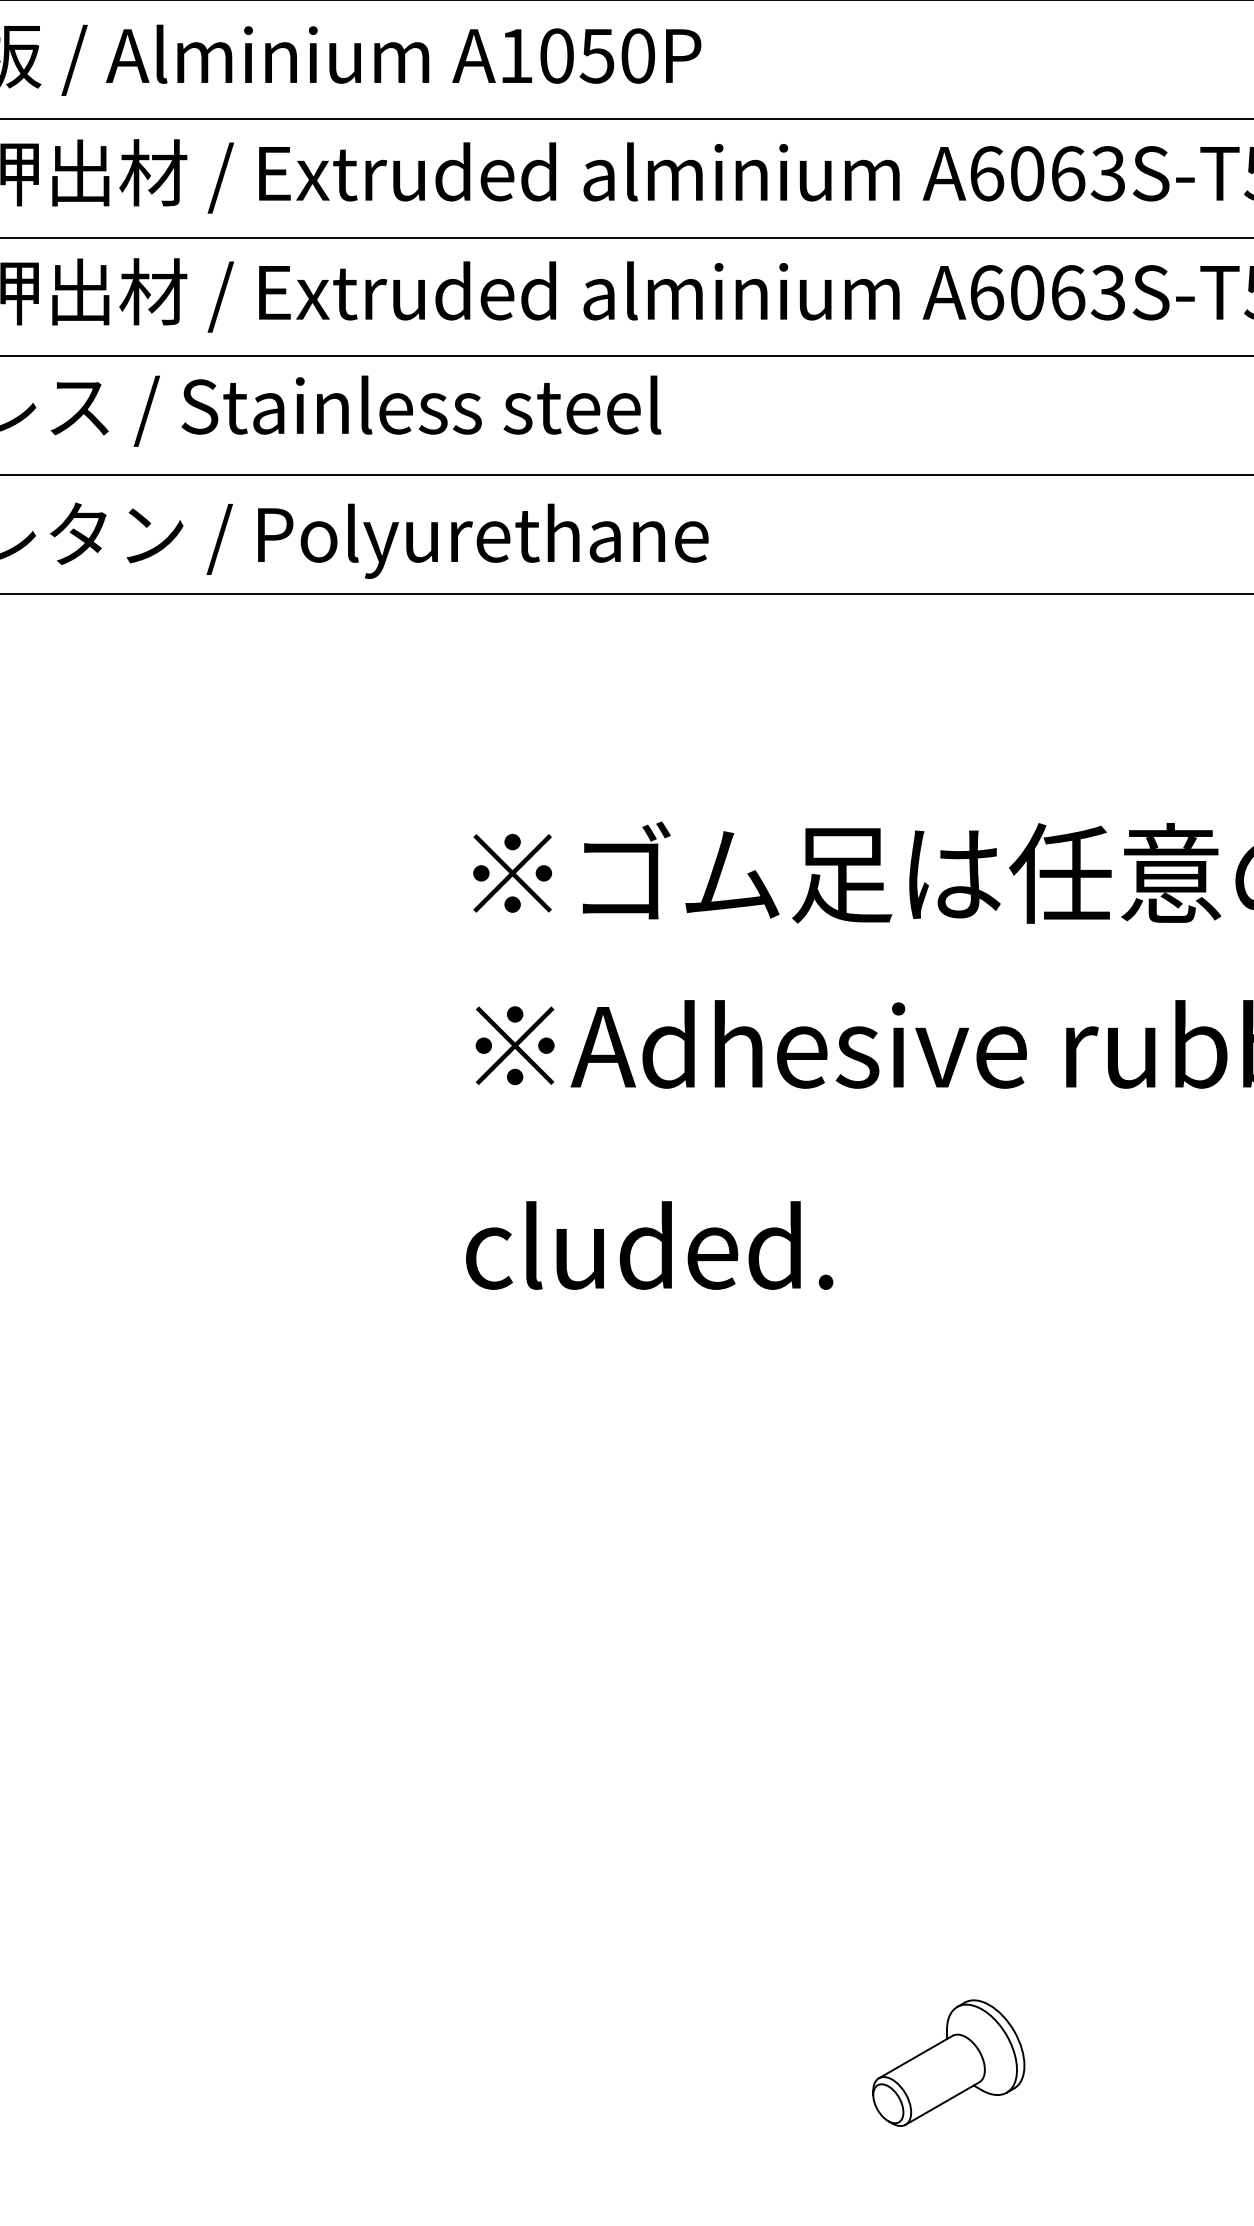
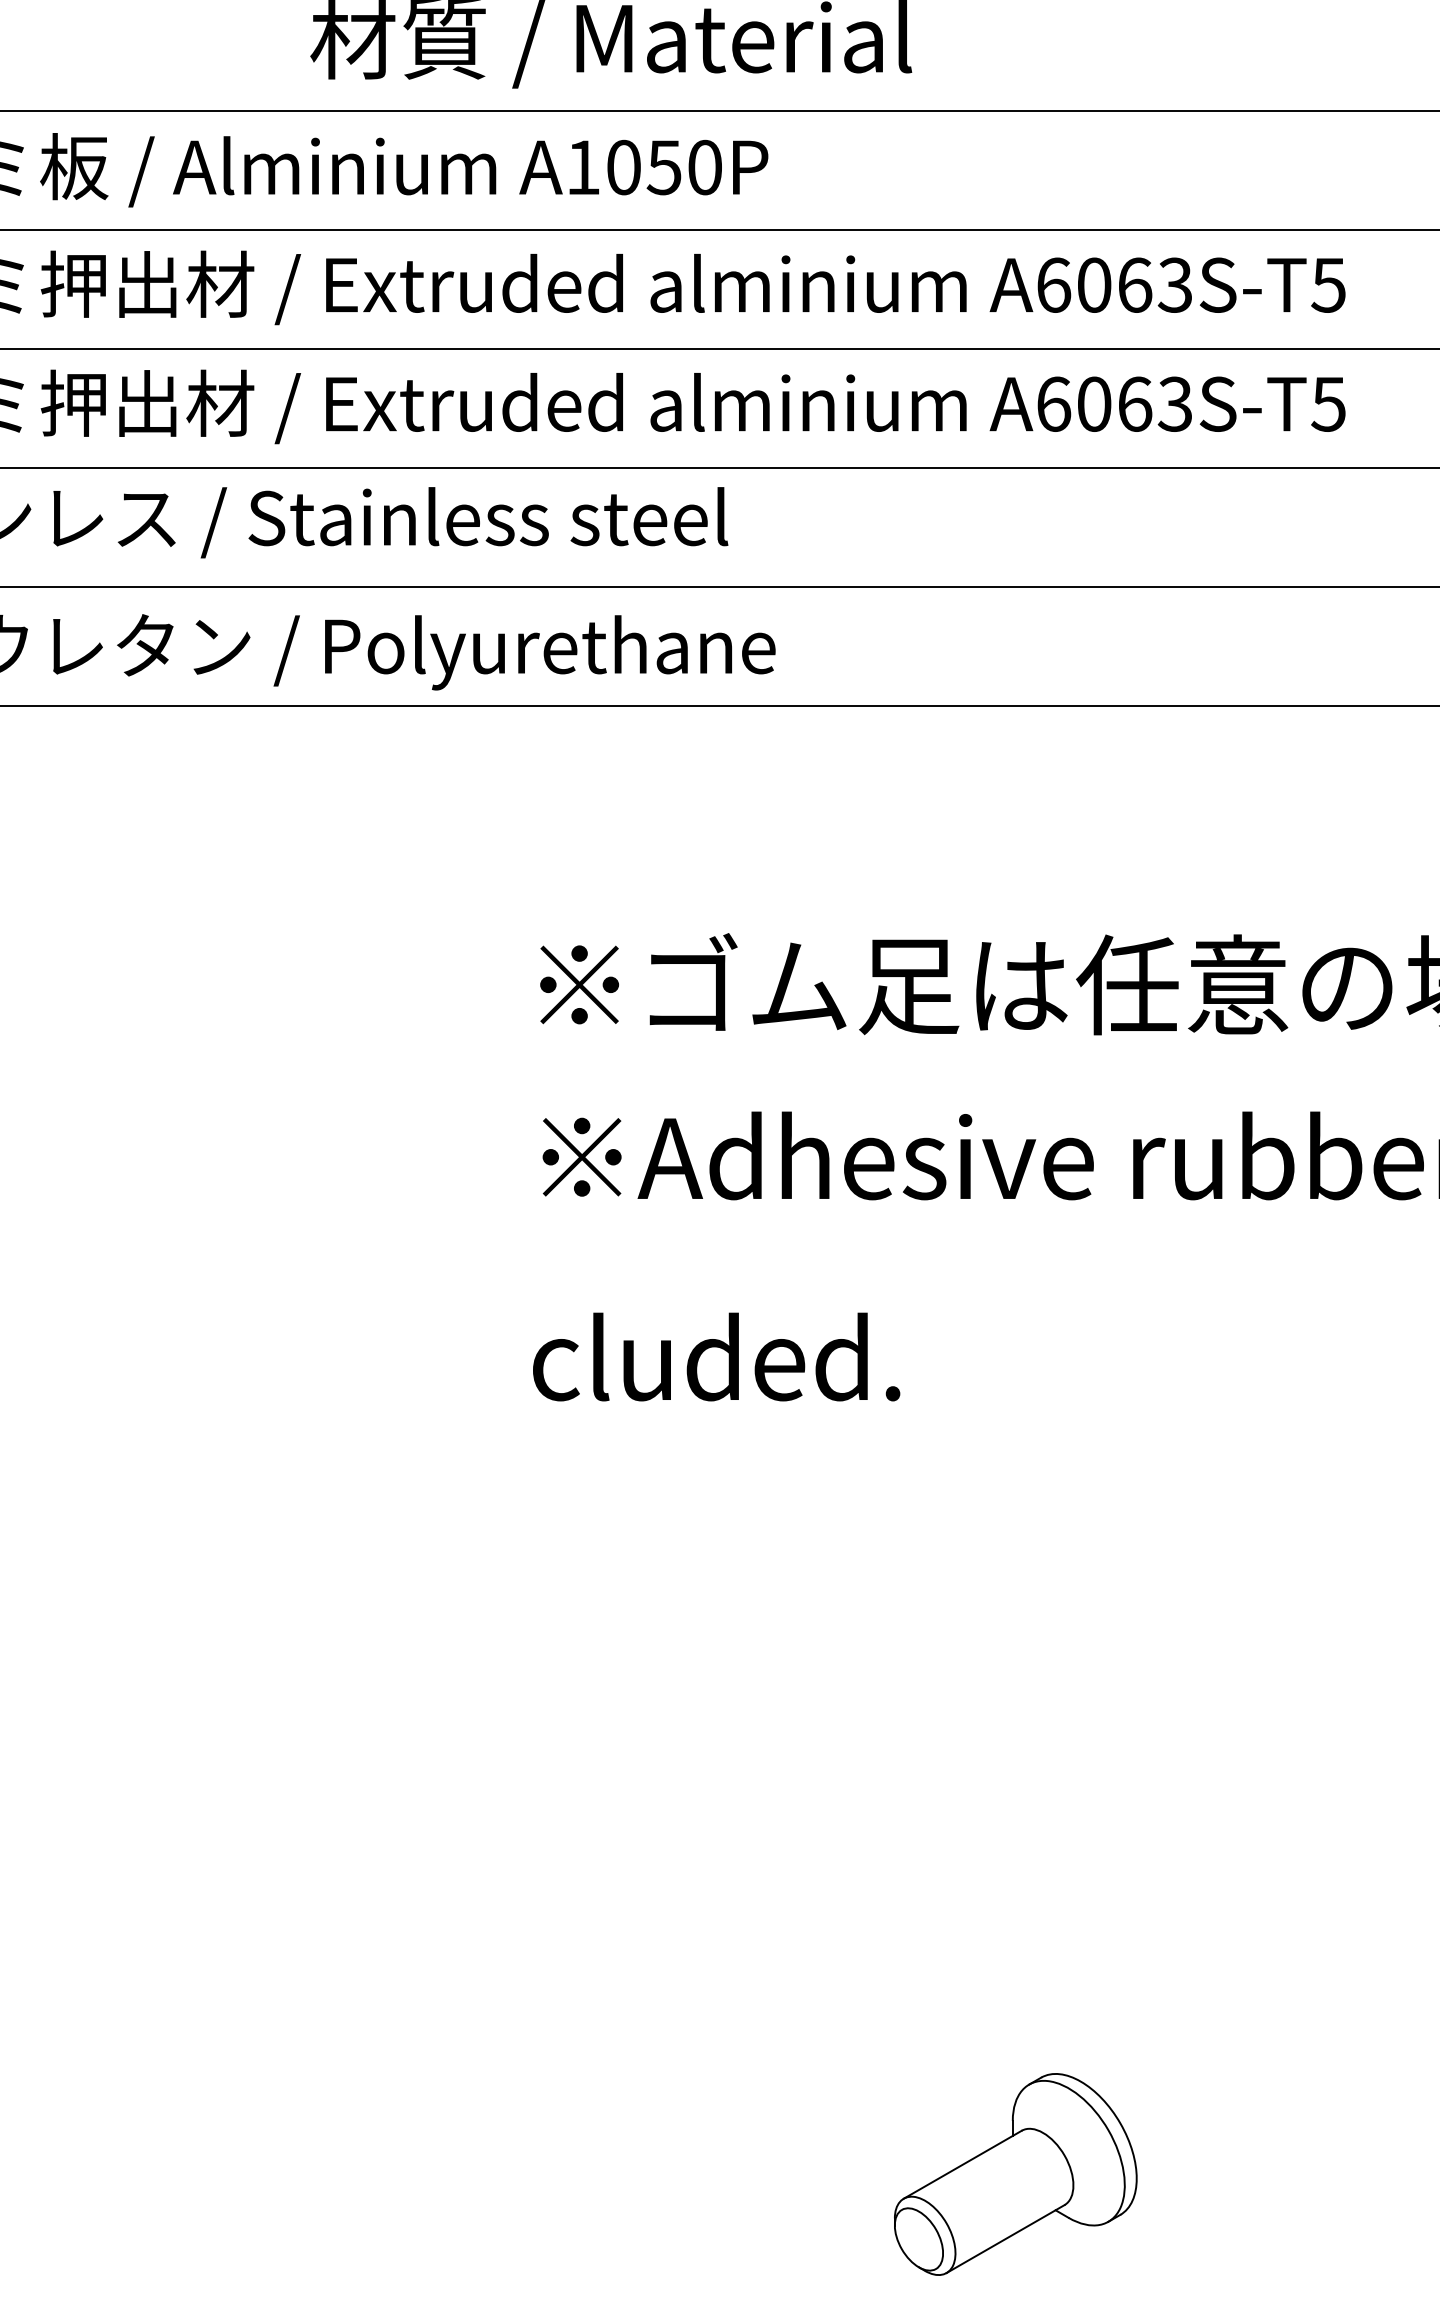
part: (948, 2062) -> (1015, 2174), size x1.6

